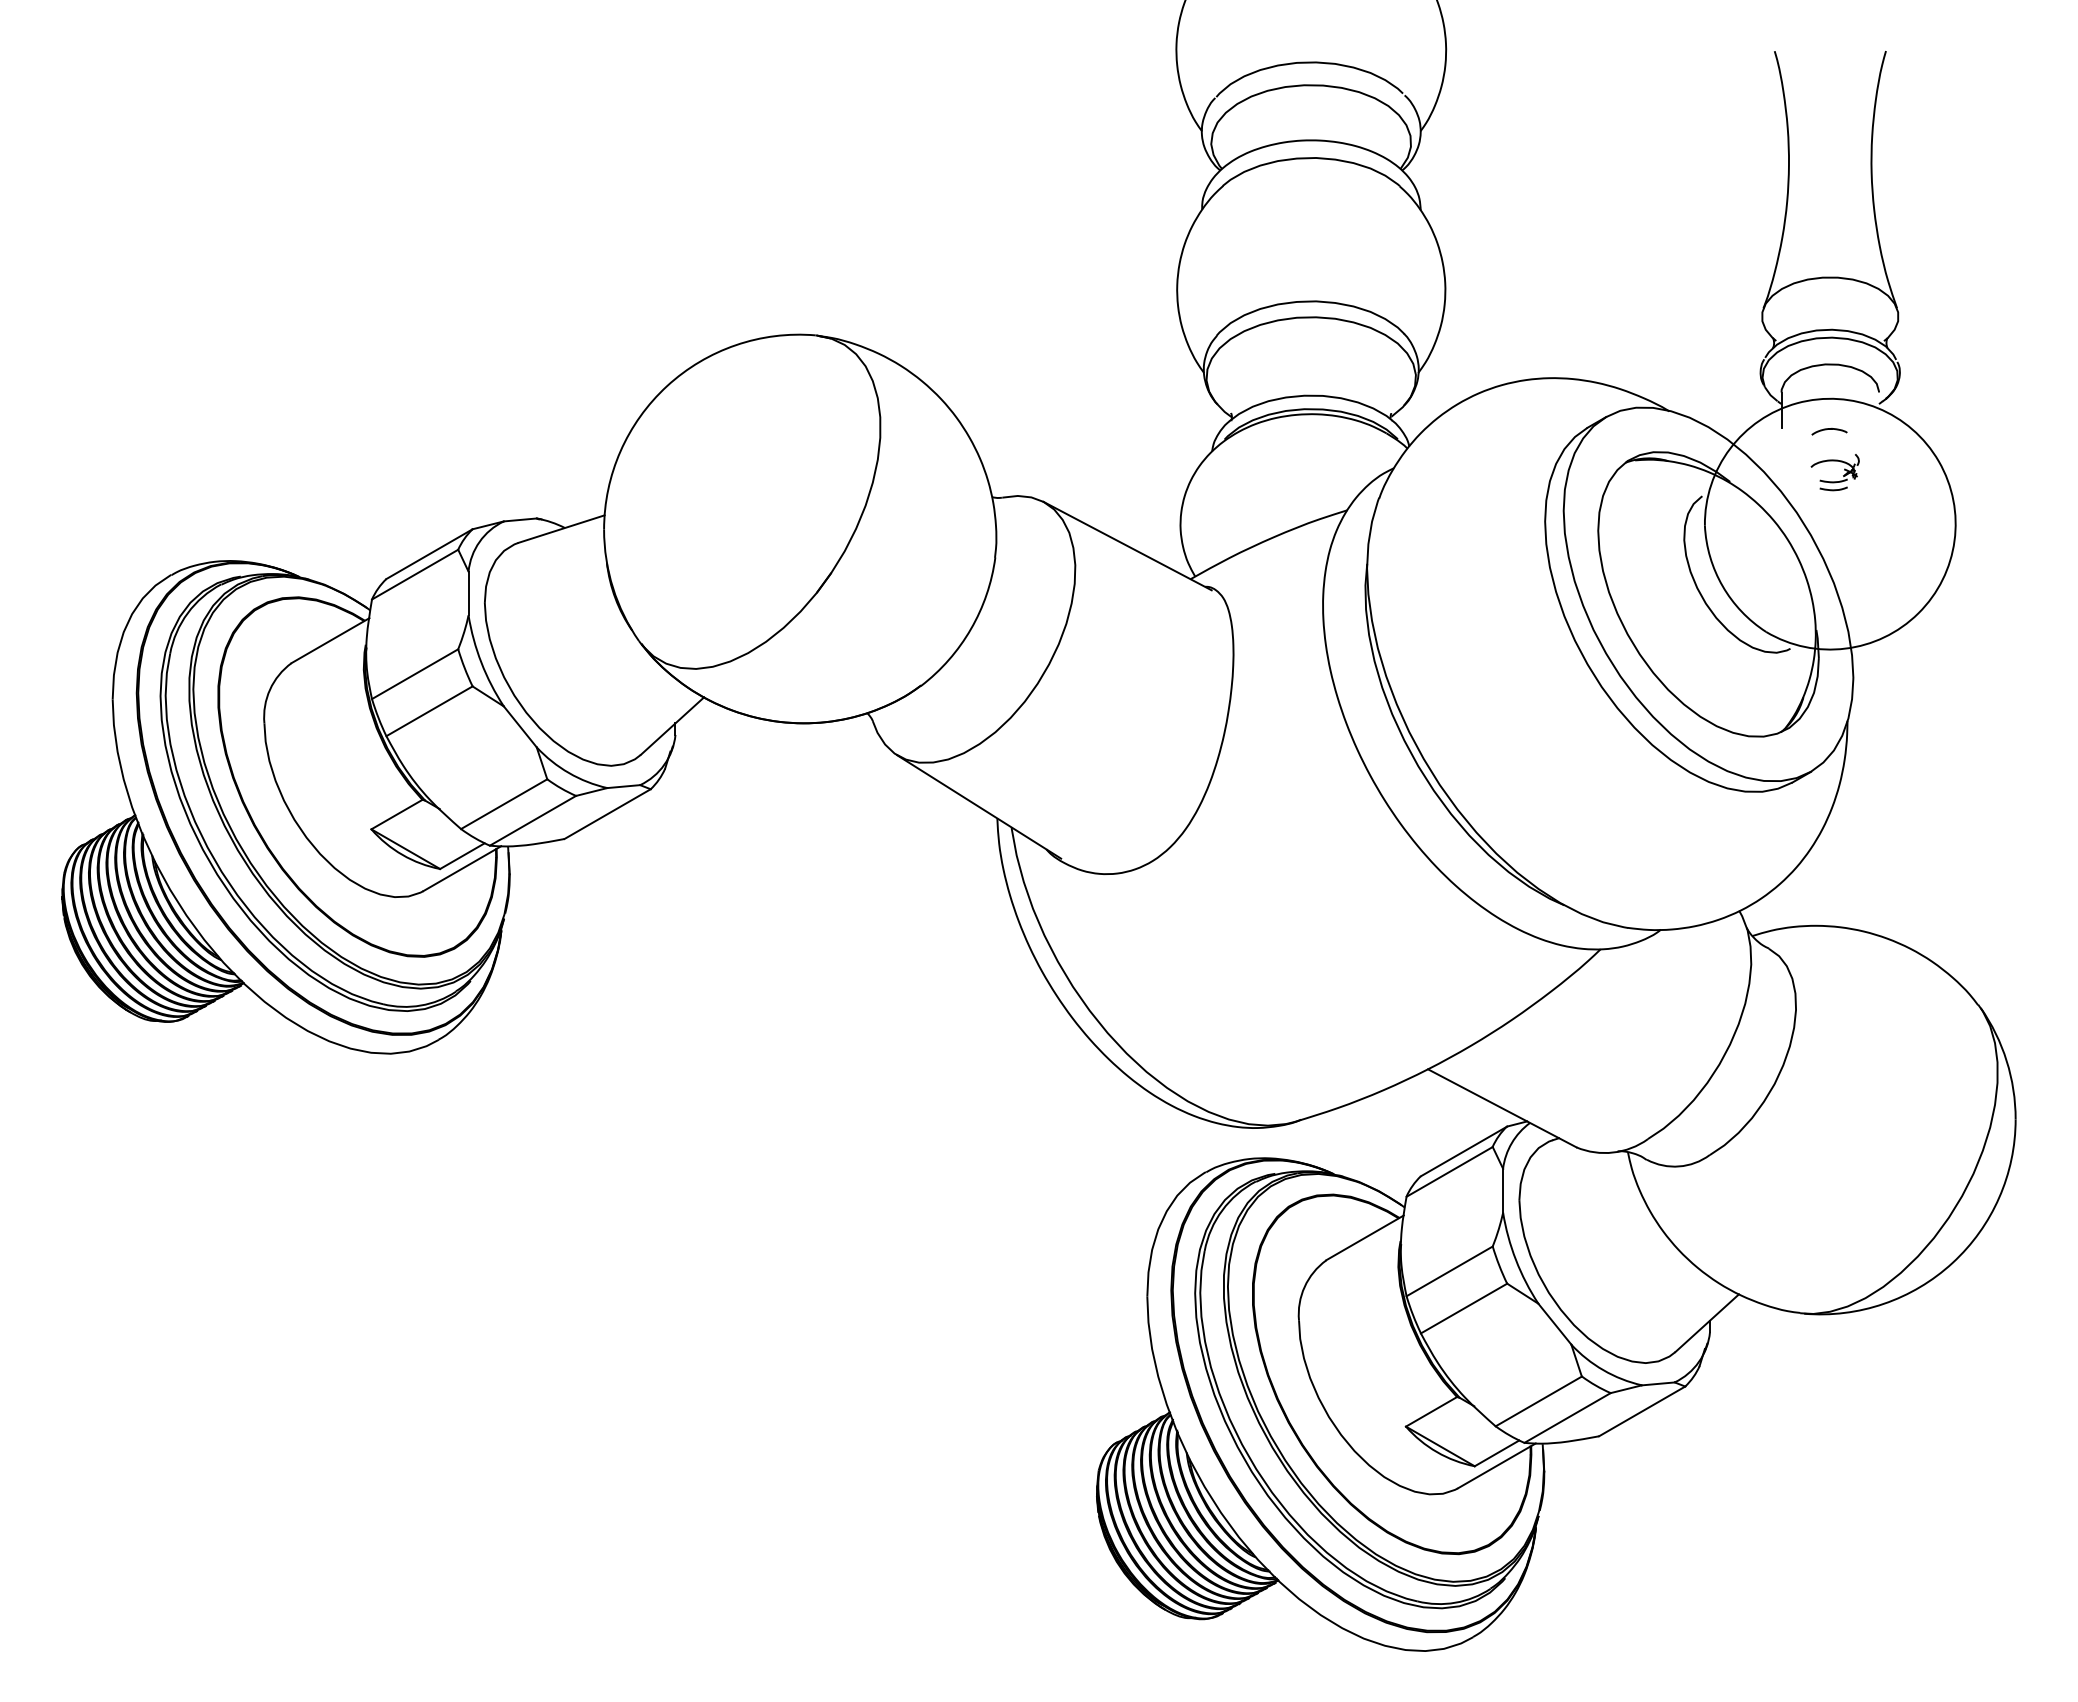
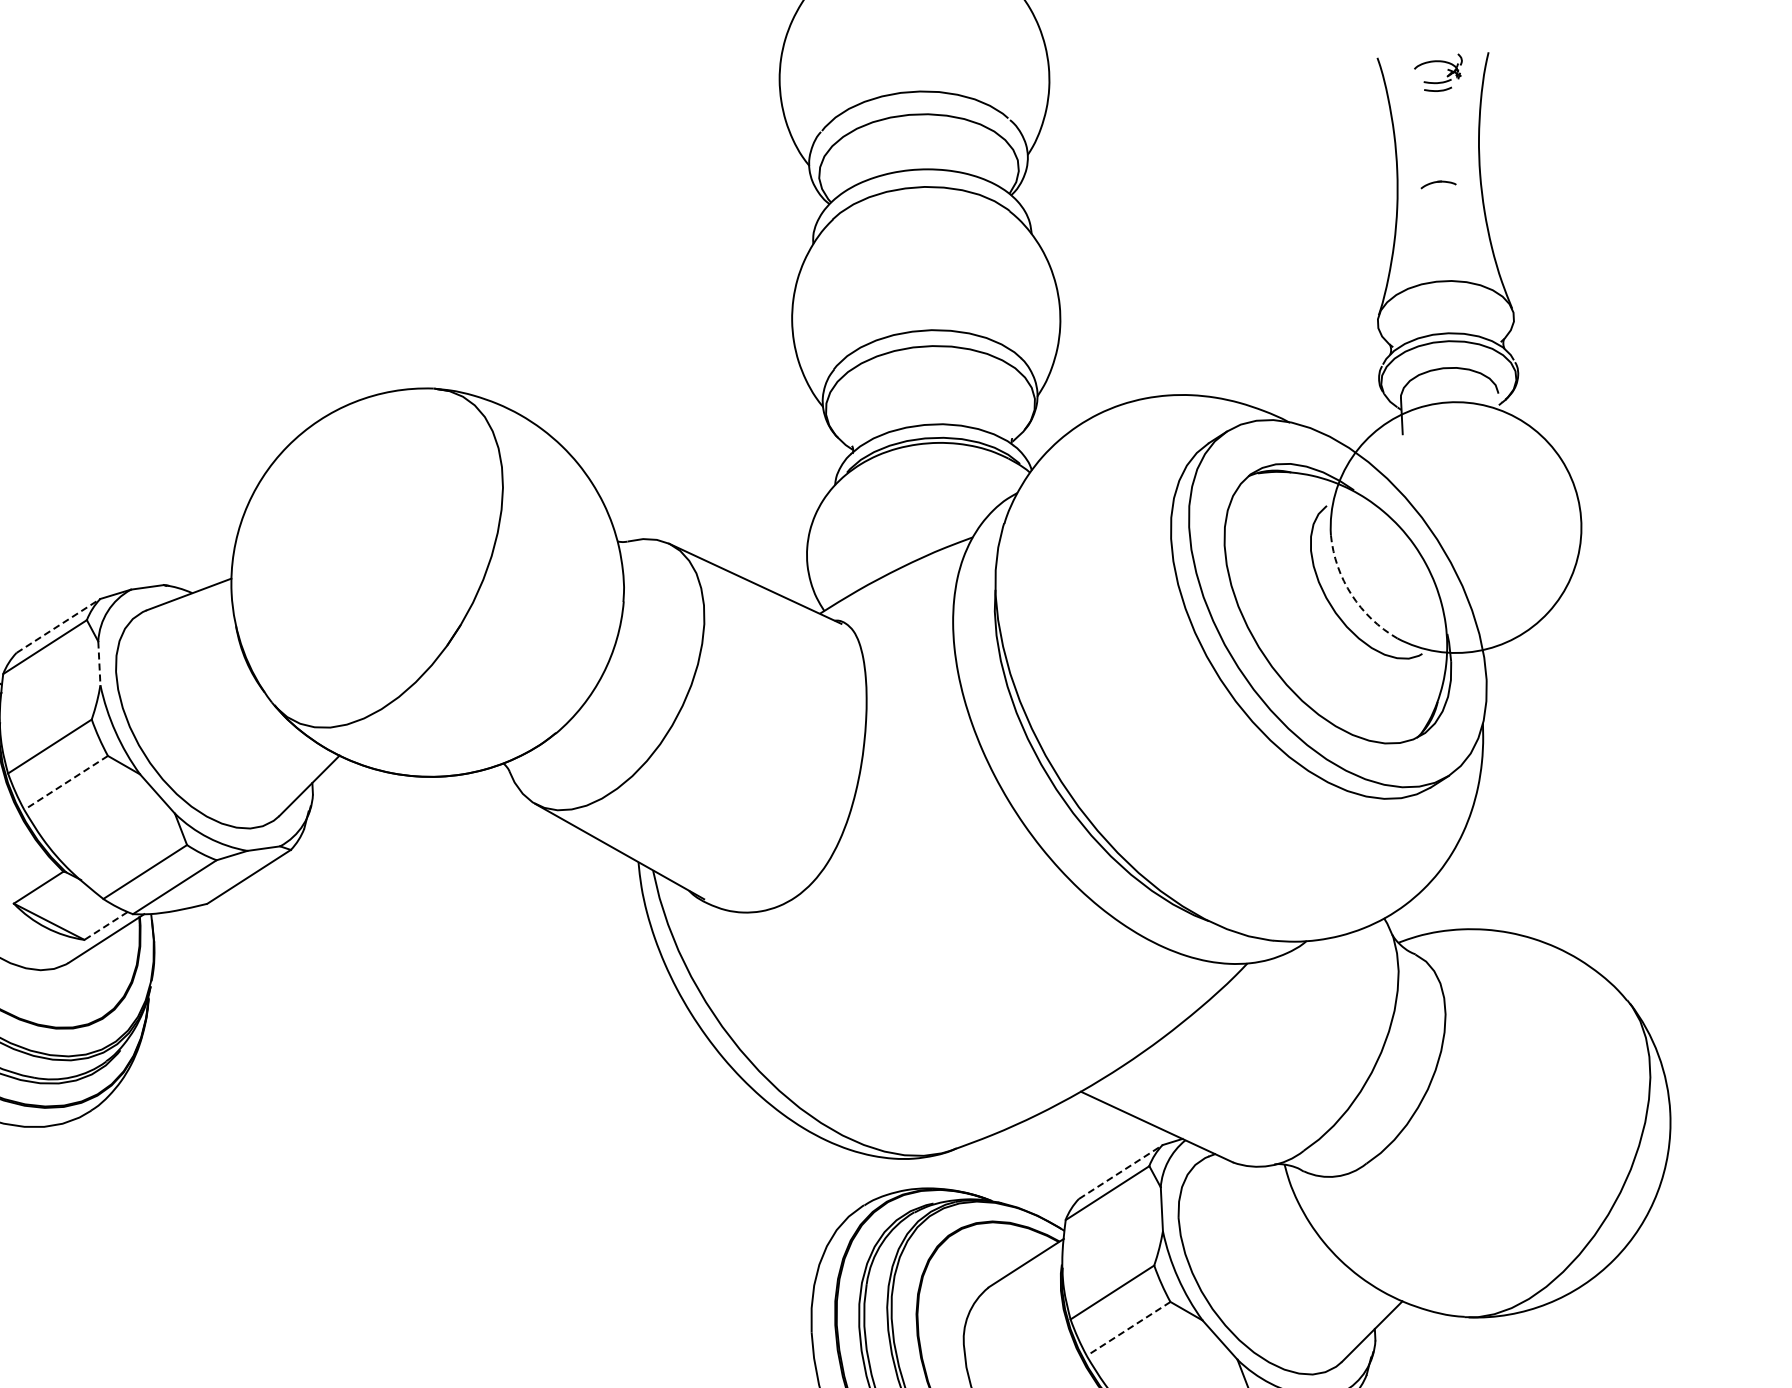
part: (1829, 431) -> (1438, 184), moved
part: (1834, 481) -> (1438, 82), moved
line: (429, 554) -> (58, 626), solid -> dashed
arc: (1722, 586) -> (1351, 595), solid -> dashed
line: (468, 593) -> (99, 663), solid -> dashed
line: (429, 711) -> (66, 783), solid -> dashed
line: (462, 856) -> (106, 926), solid -> dashed
line: (1464, 1151) -> (1121, 1172), solid -> dashed
line: (1464, 1308) -> (1129, 1328), solid -> dashed

